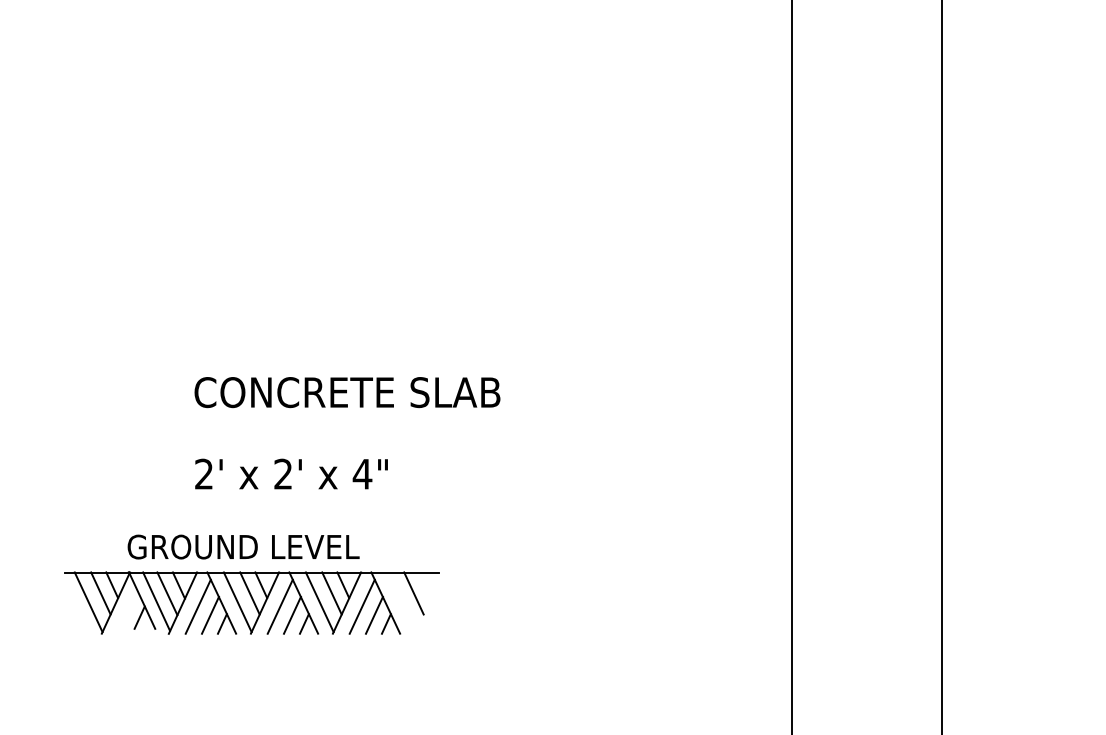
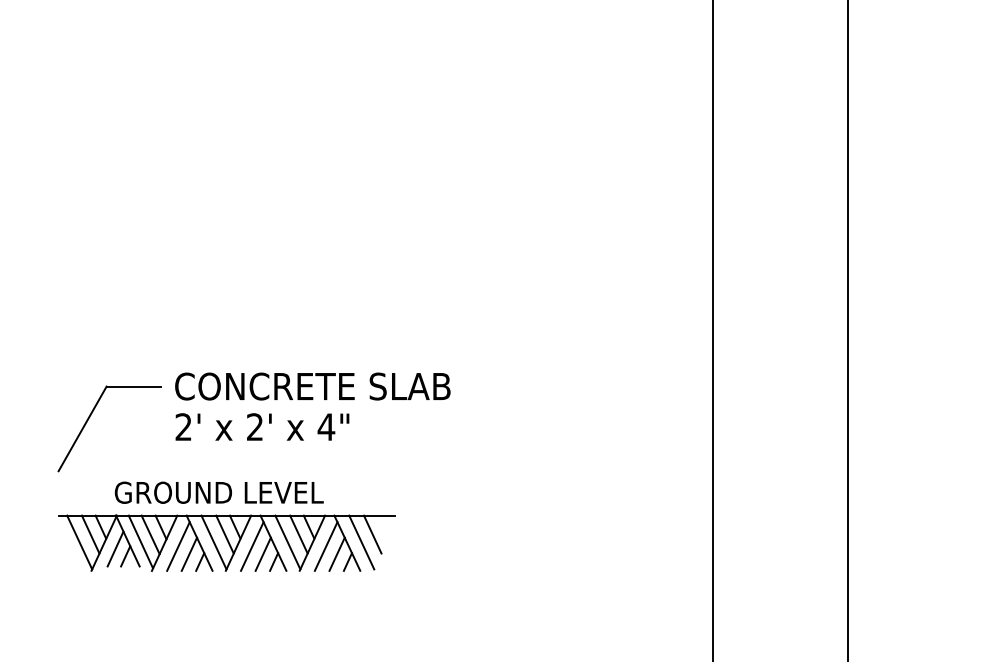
text: (347, 392) -> (312, 386), moved
part: (100, 463) -> (90, 417), added
line: (401, 602) -> (361, 542), added
line: (128, 608) -> (115, 548), added

